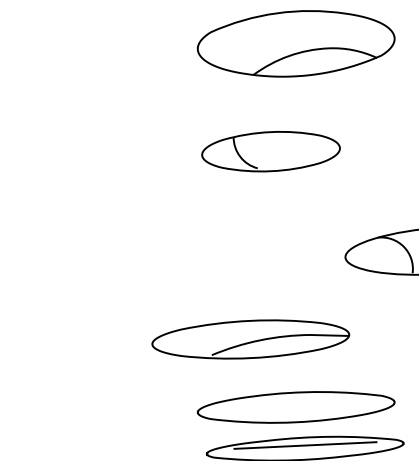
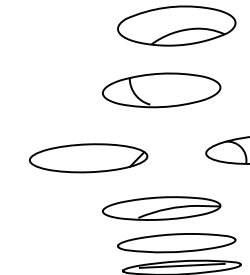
part: (270, 151) -> (161, 90), size x1.43
part: (148, 265) -> (88, 158), added
part: (250, 339) -> (161, 208), moved

